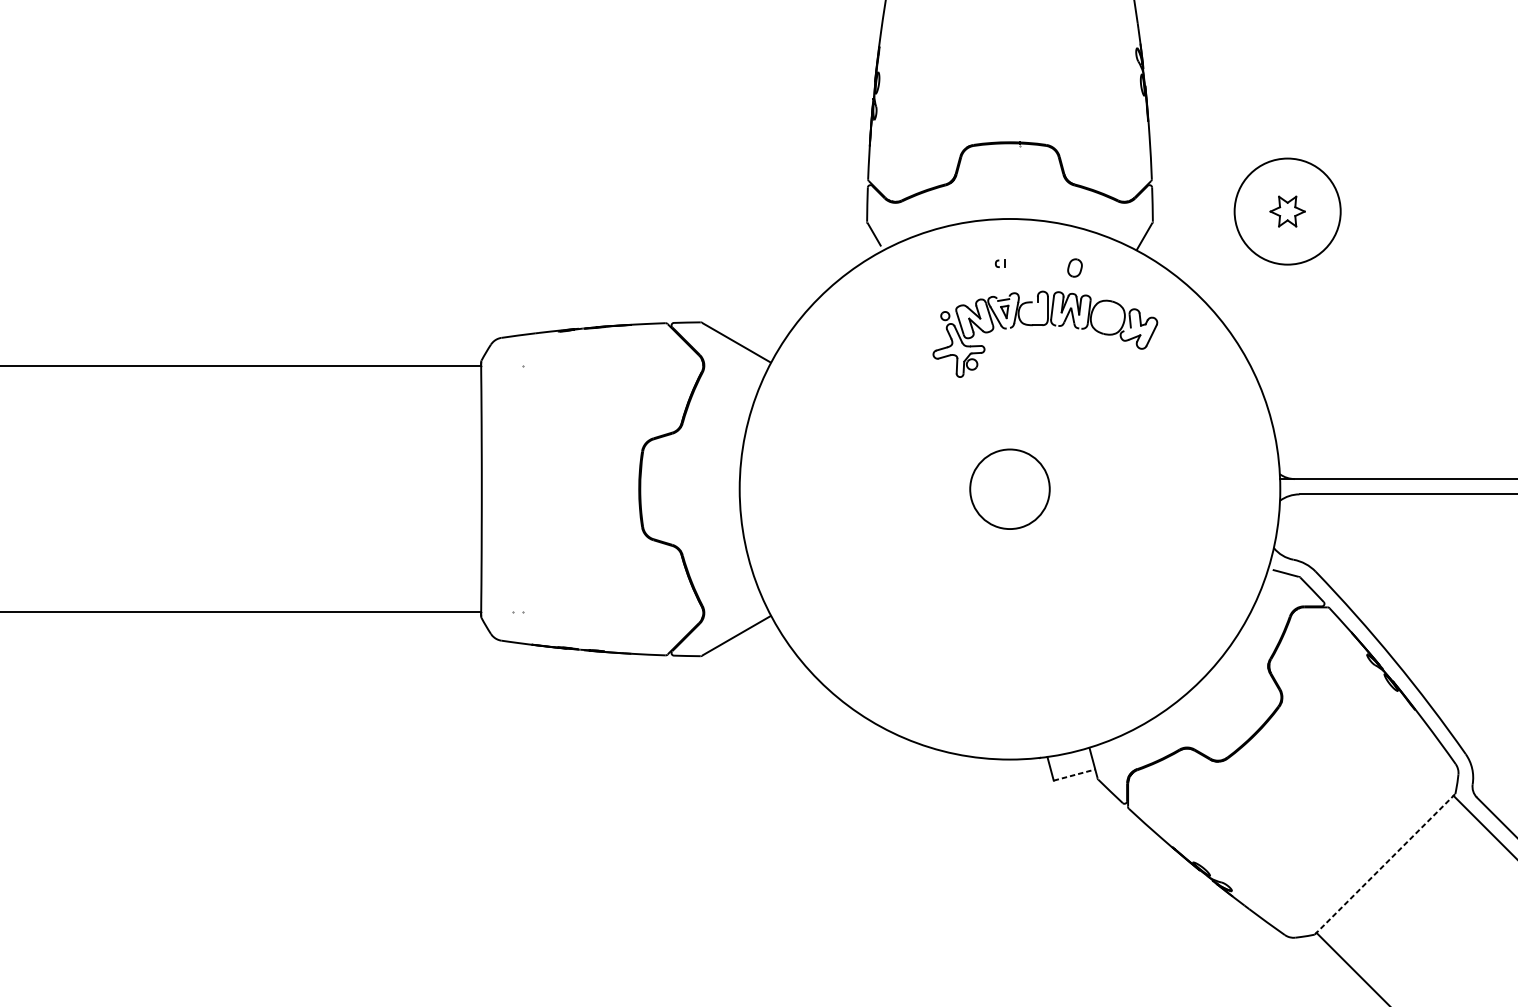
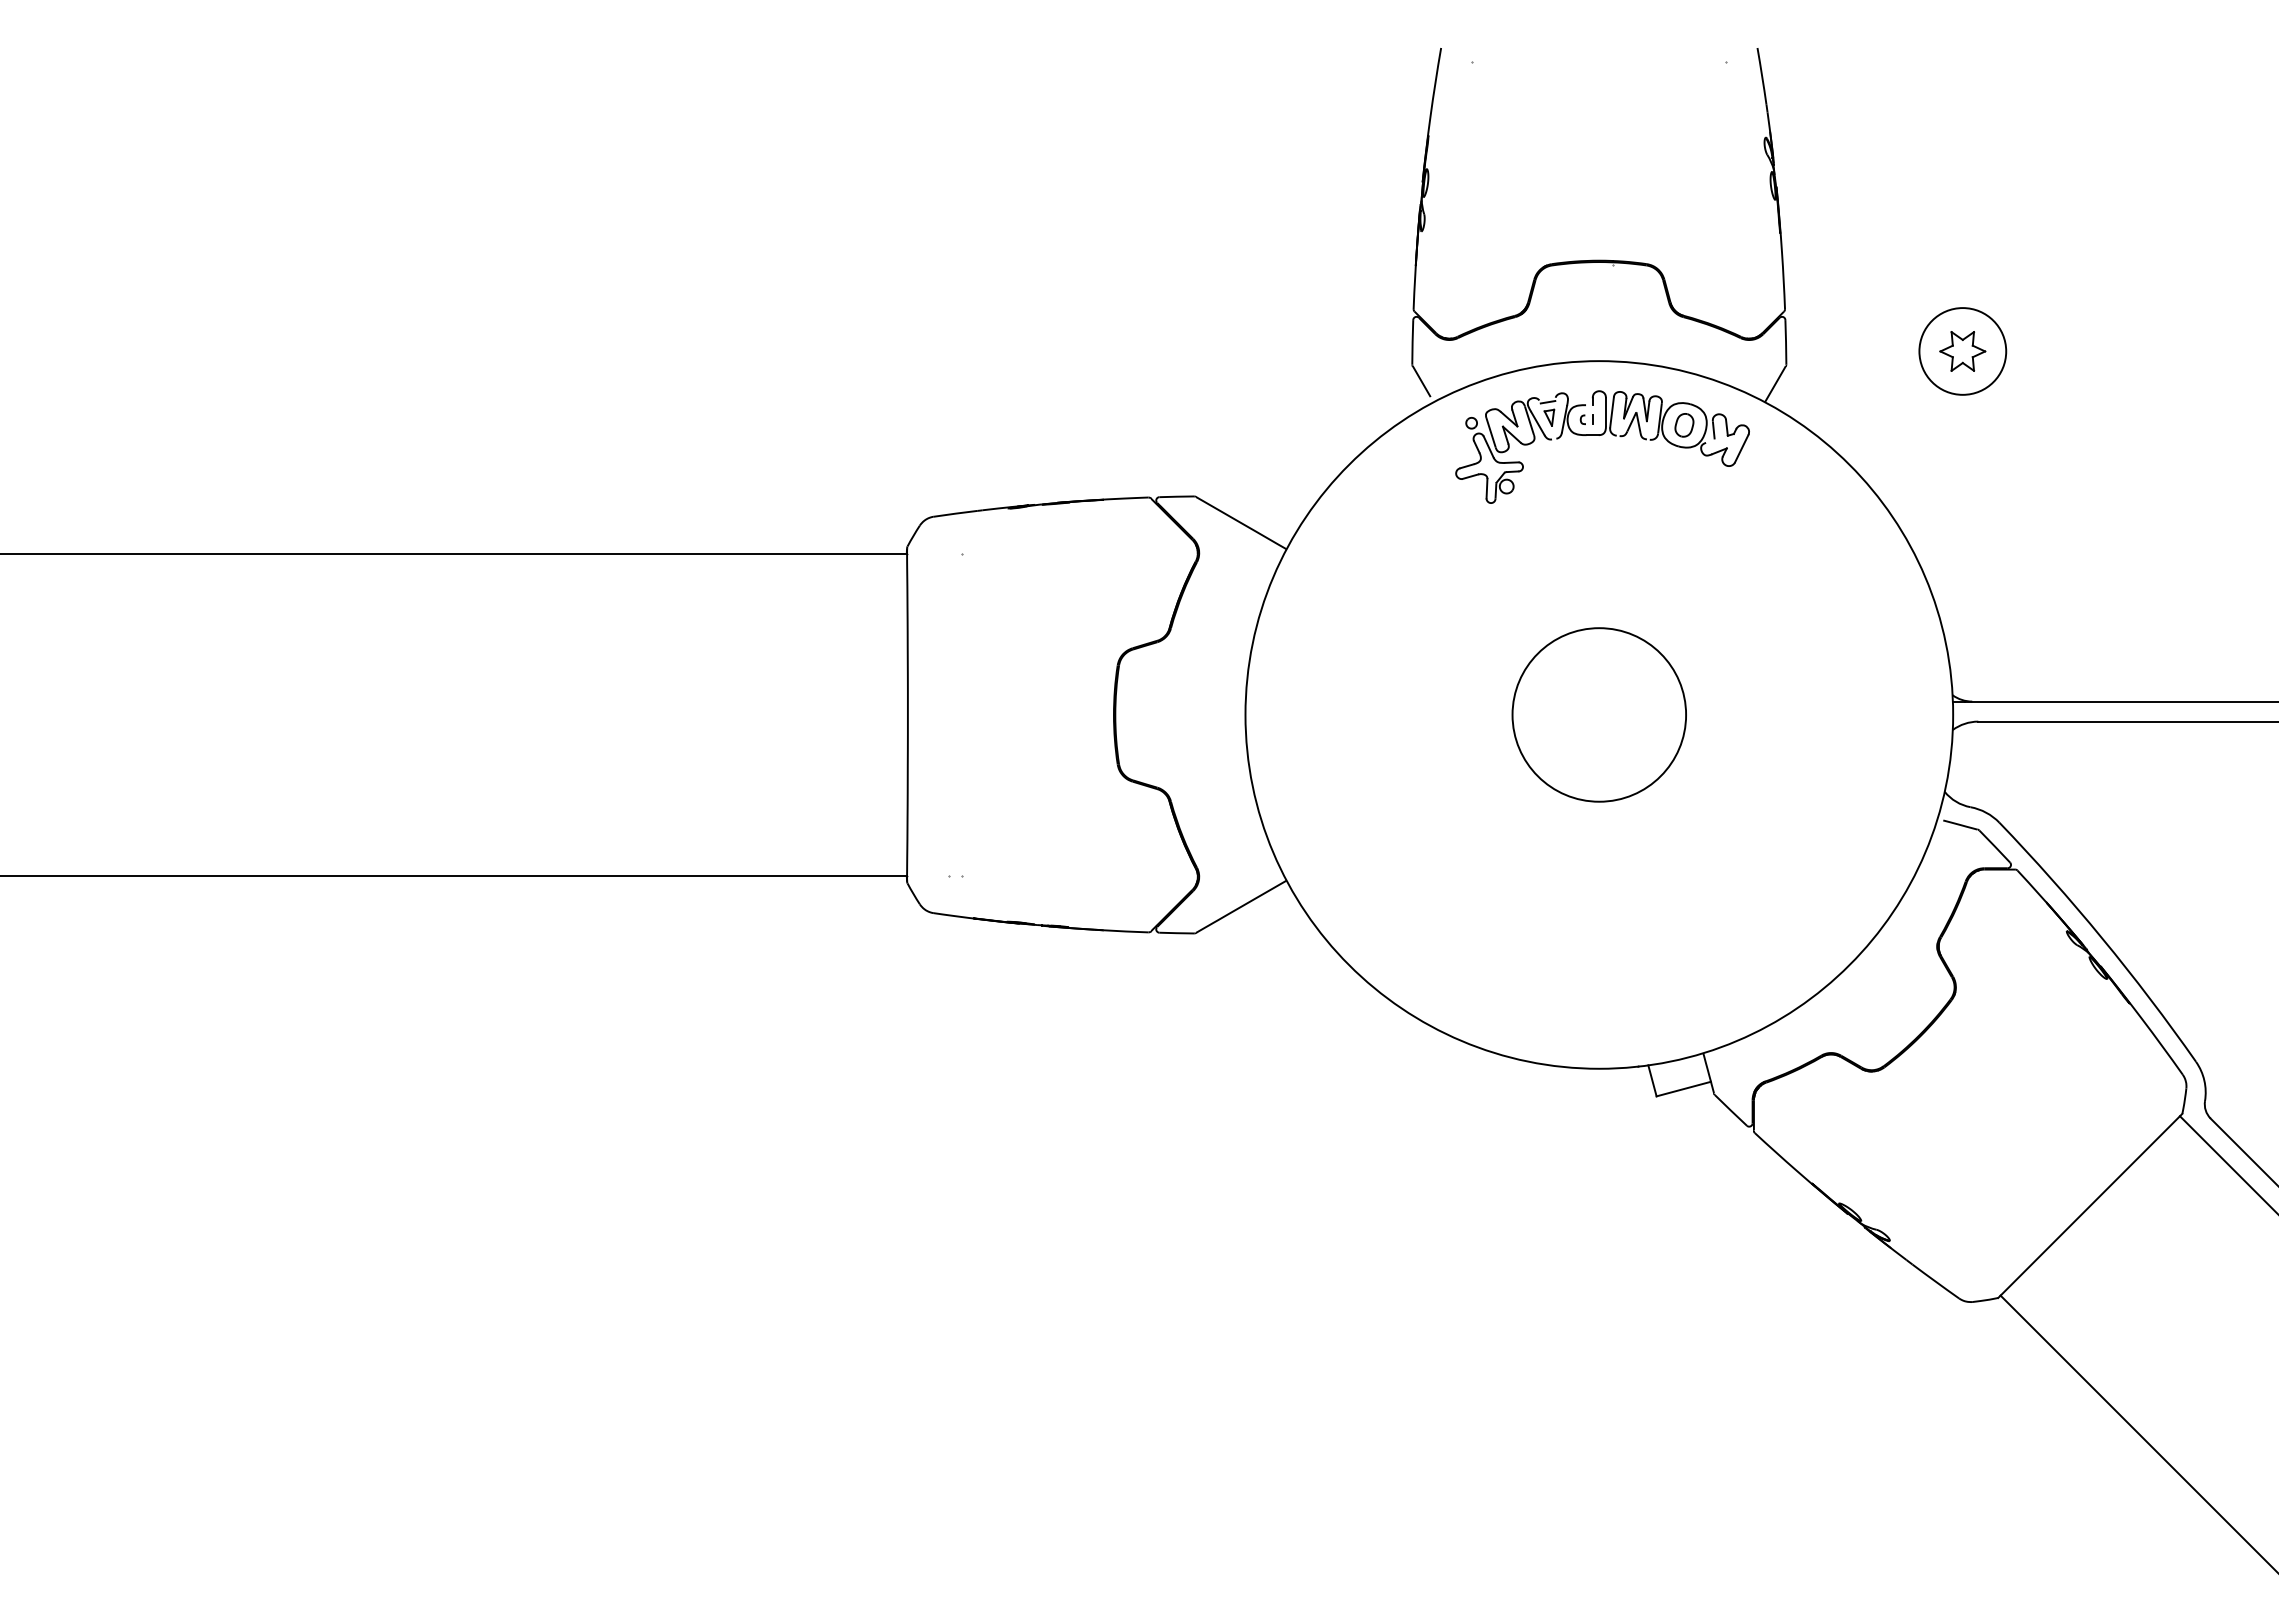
circle: (1287, 211) -> (1962, 351), size x0.62
part: (1045, 325) -> (1602, 435), moved
circle: (1010, 488) -> (1599, 714), size x1.67
line: (1075, 774) -> (1684, 1088), dashed -> solid
line: (1385, 864) -> (2090, 1205), dashed -> solid

